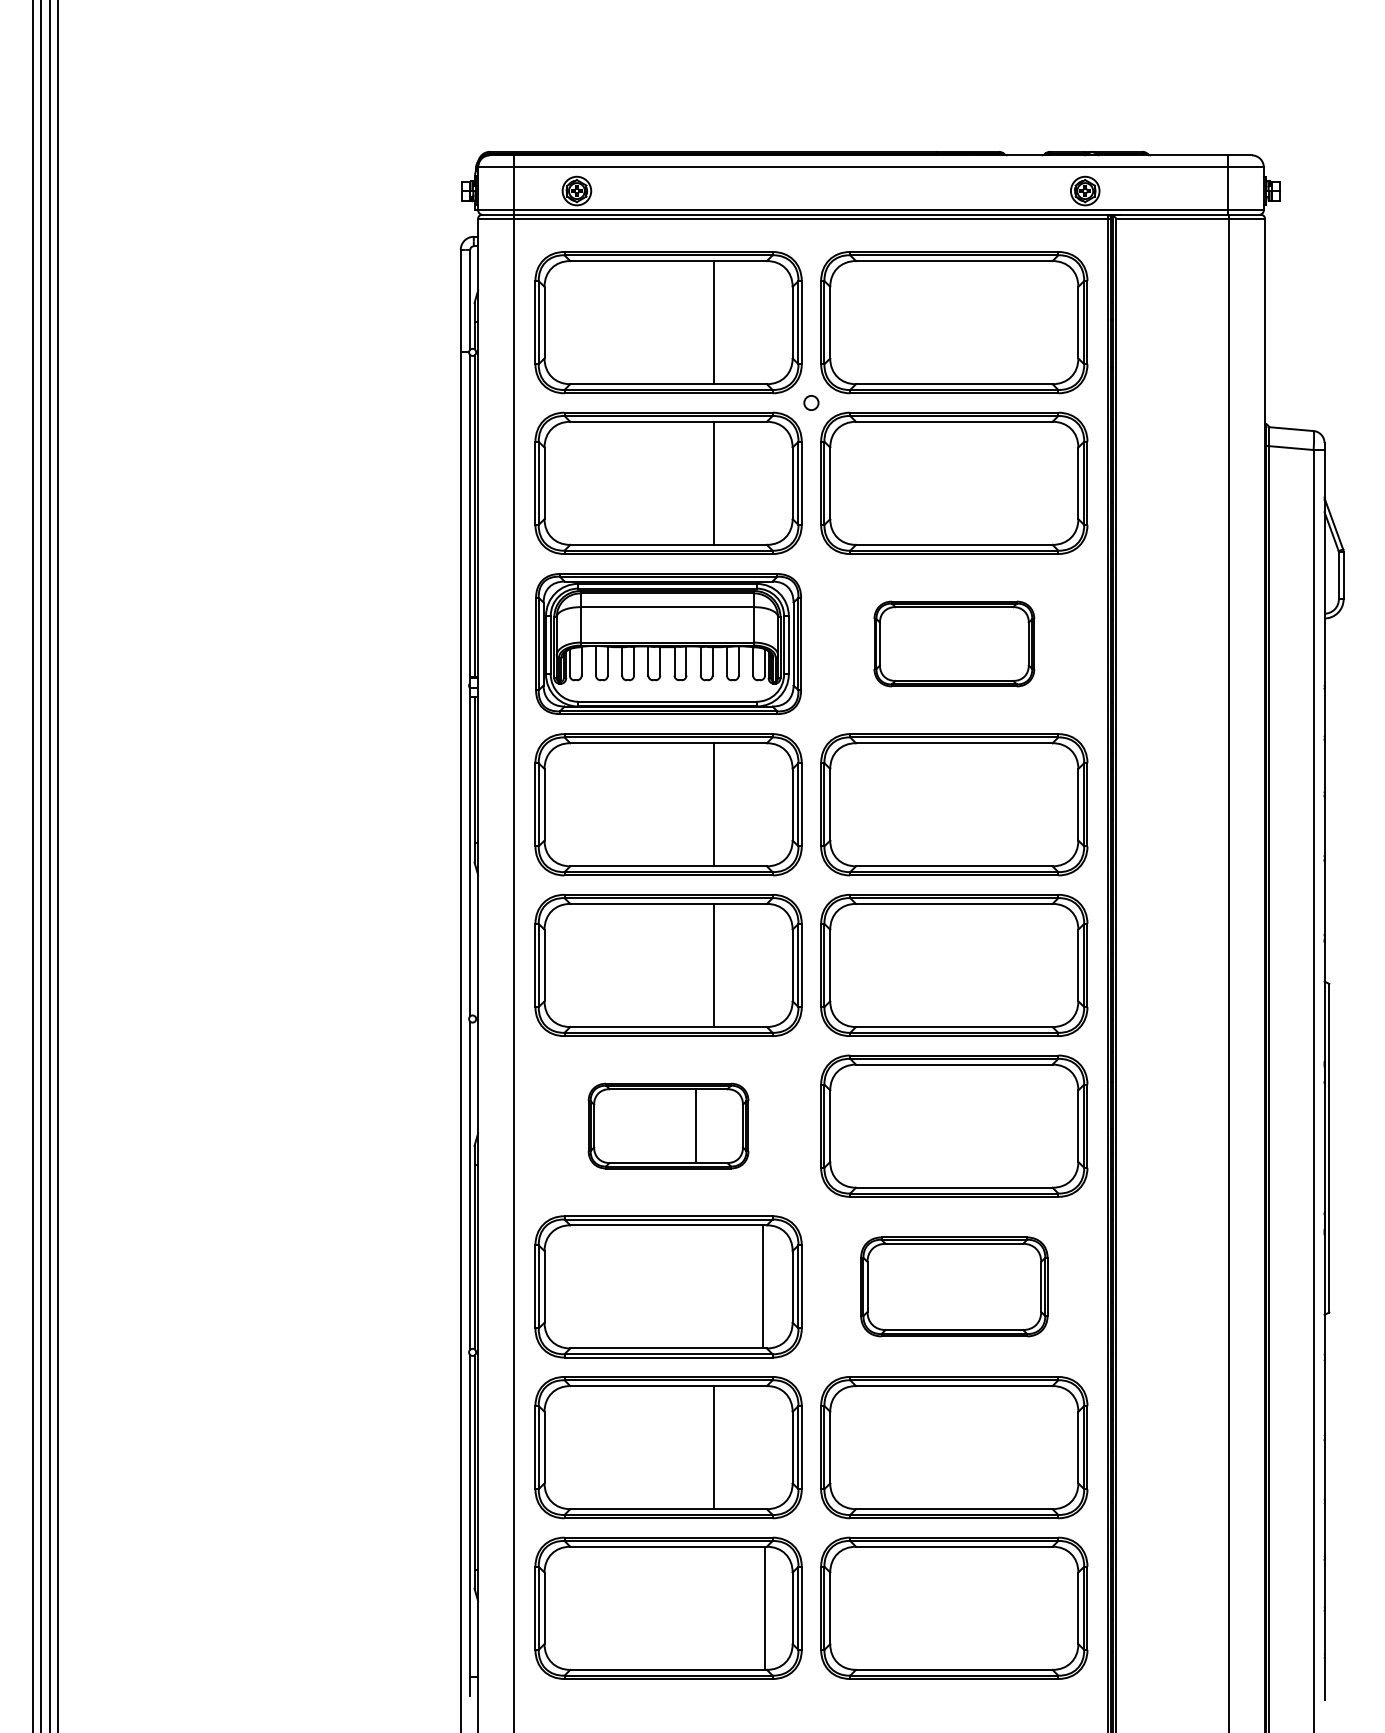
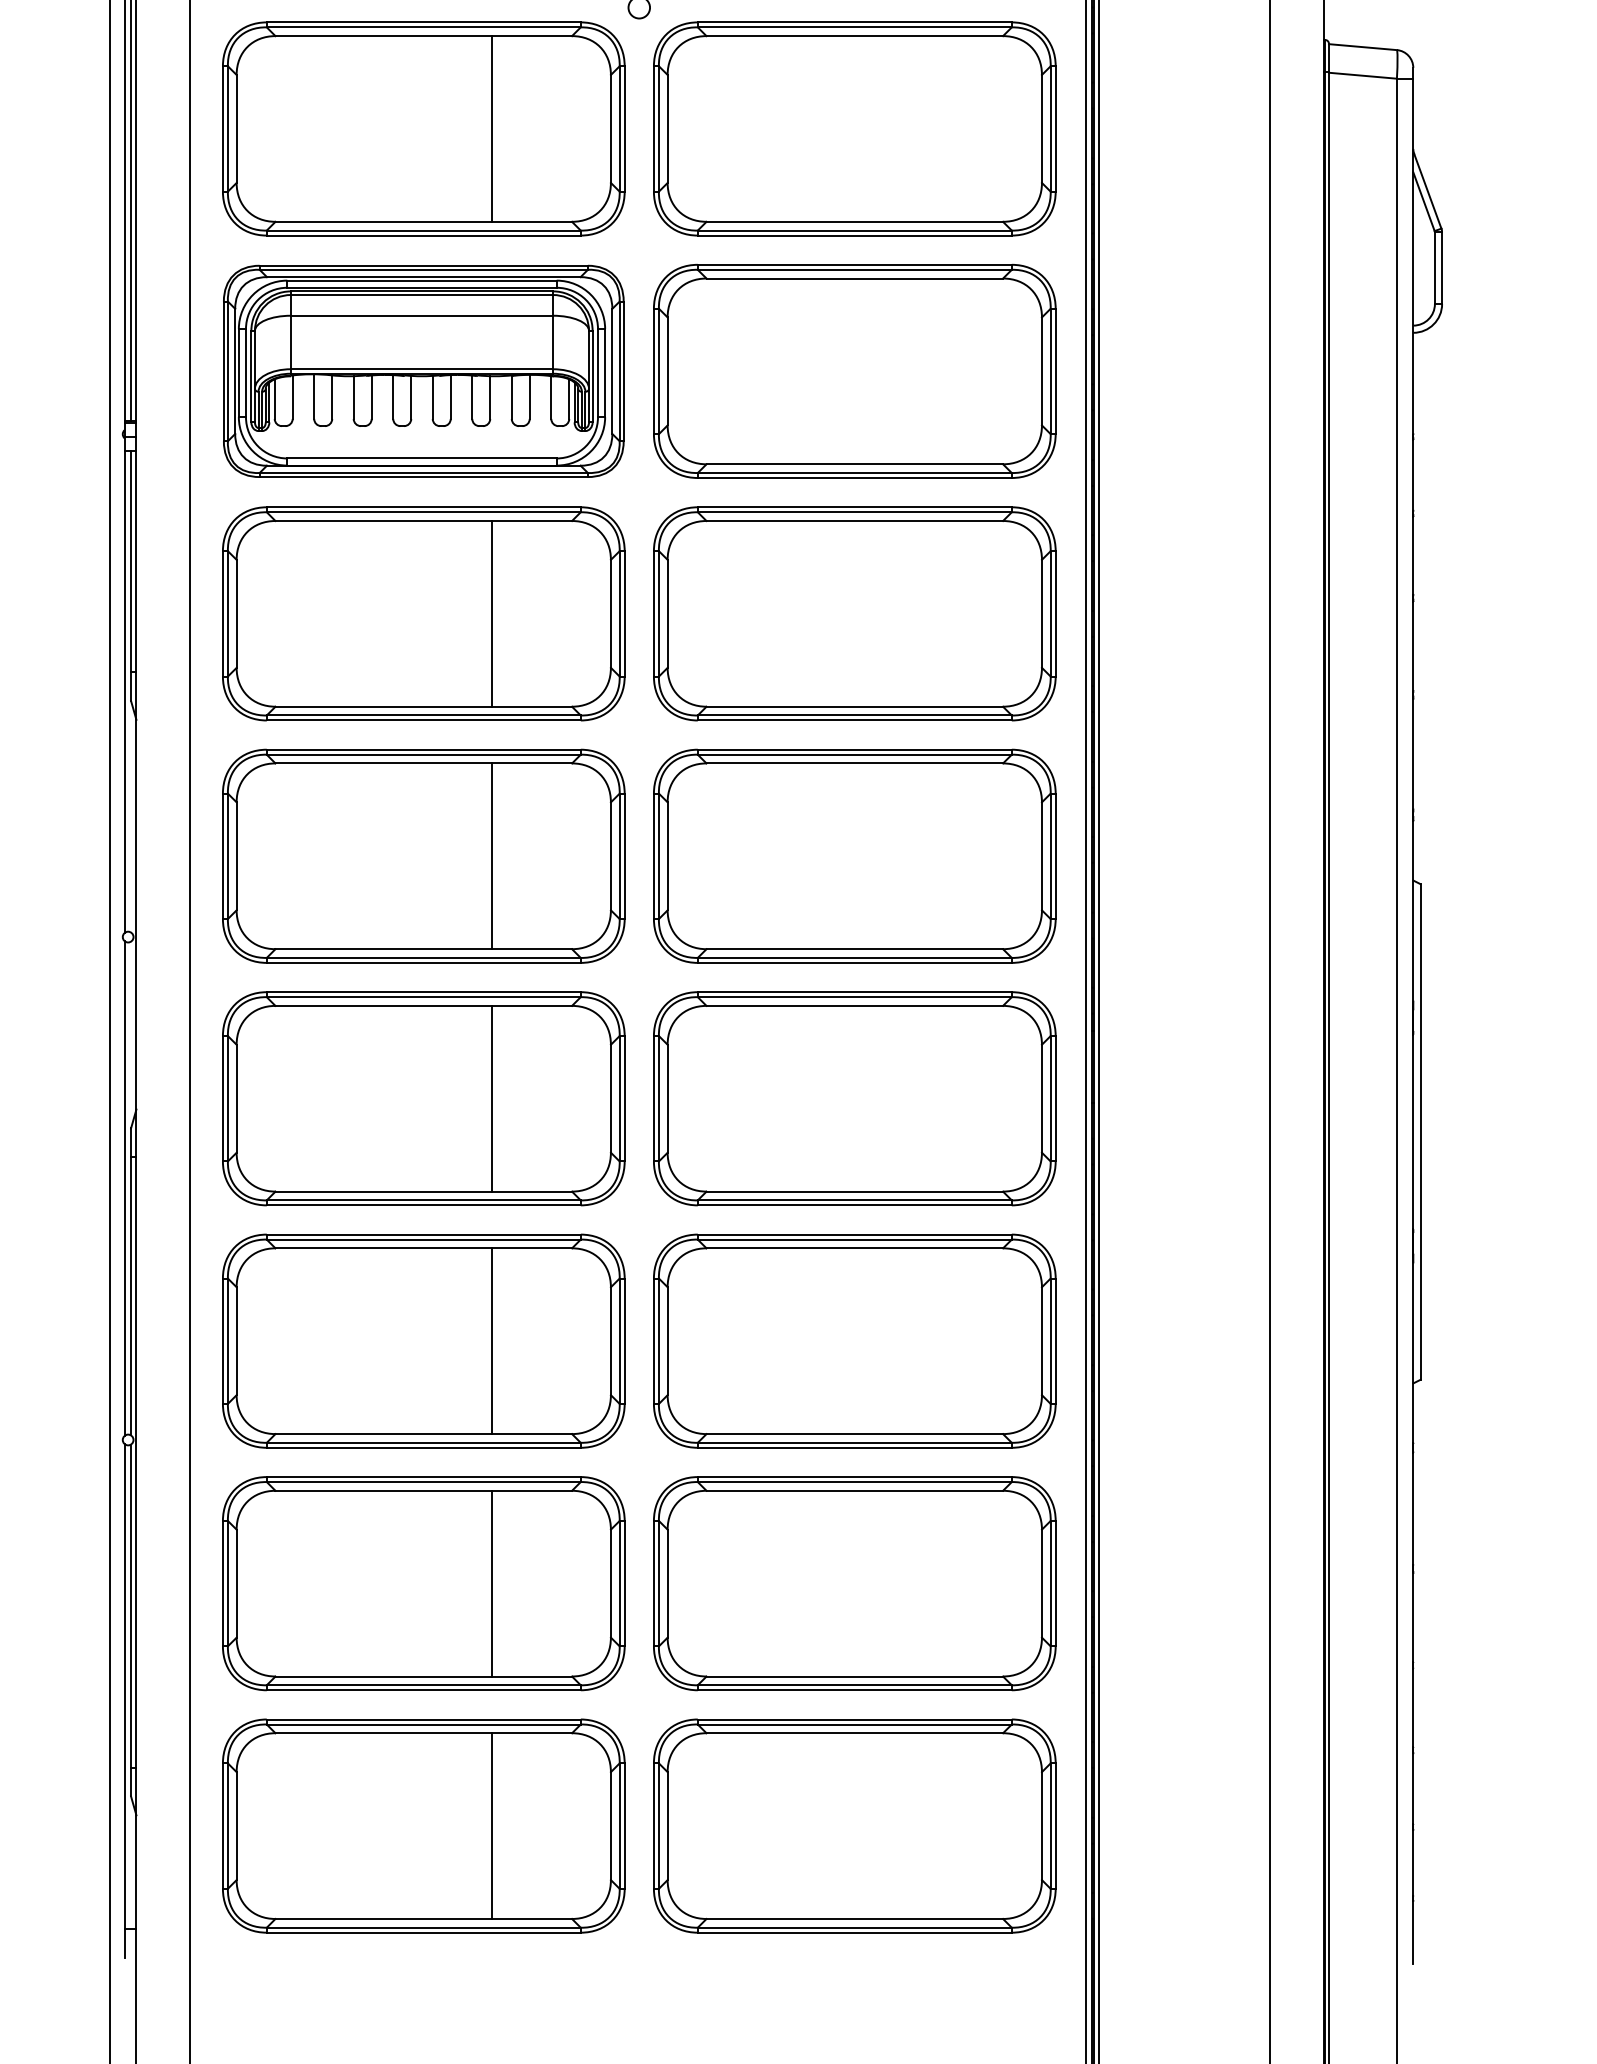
part: (954, 643) -> (855, 370), size x1.67
part: (668, 1125) -> (423, 1097), size x1.67
line: (762, 1286) -> (491, 1340), moved
part: (954, 1286) -> (855, 1340), size x1.43
line: (764, 1607) -> (491, 1824), moved

